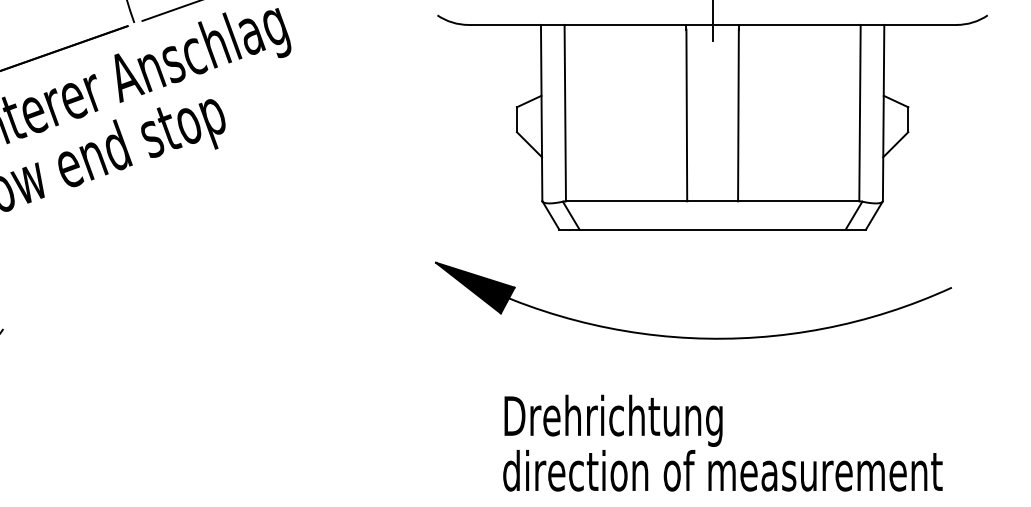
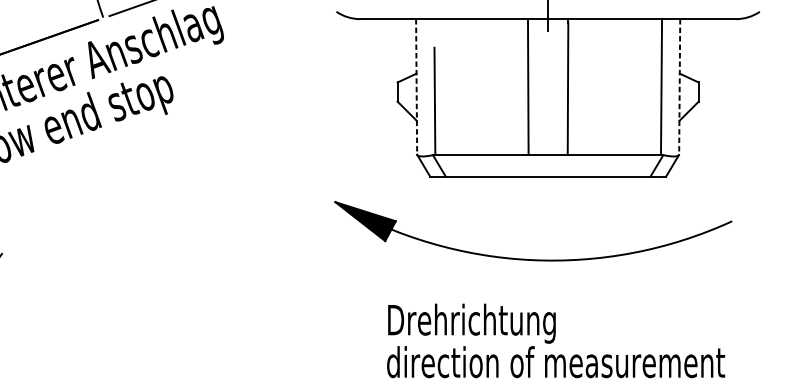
line: (564, 42) -> (434, 32), removed
line: (541, 113) -> (416, 87), solid -> dashed
line: (883, 113) -> (679, 87), solid -> dashed

